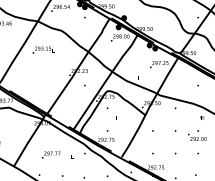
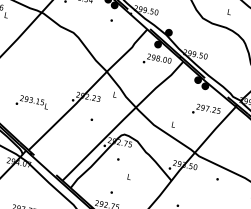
text: (43, 49) -> (32, 101), moved

